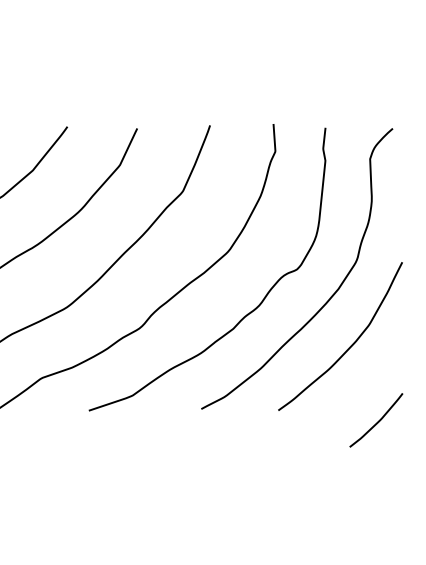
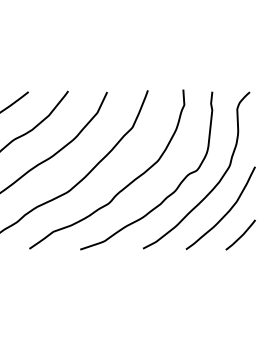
line: (377, 419) -> (241, 234), moved

